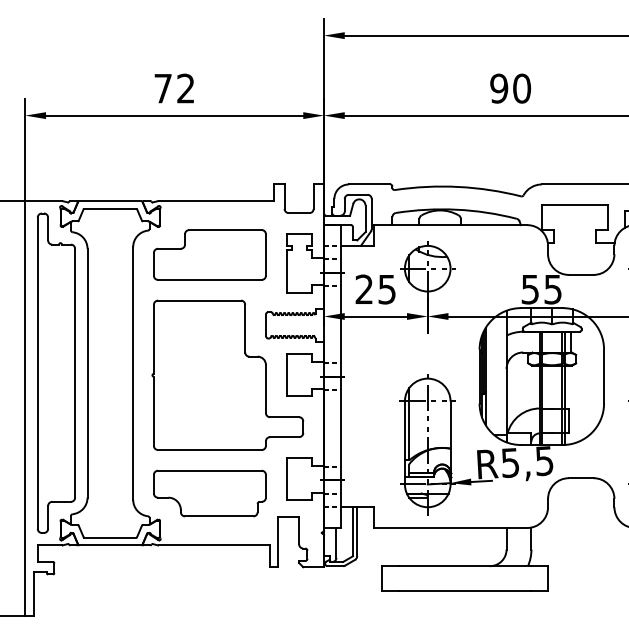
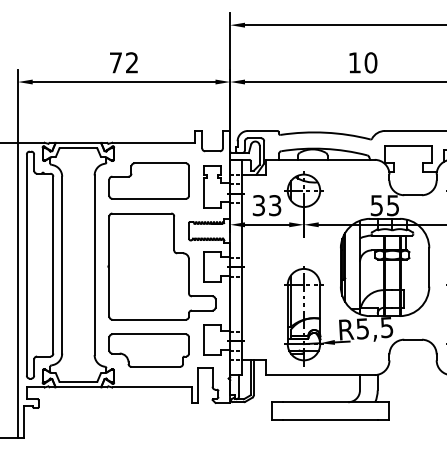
text: (499, 88) -> (354, 62), 90 -> 10
text: (375, 289) -> (266, 205), 25 -> 33

